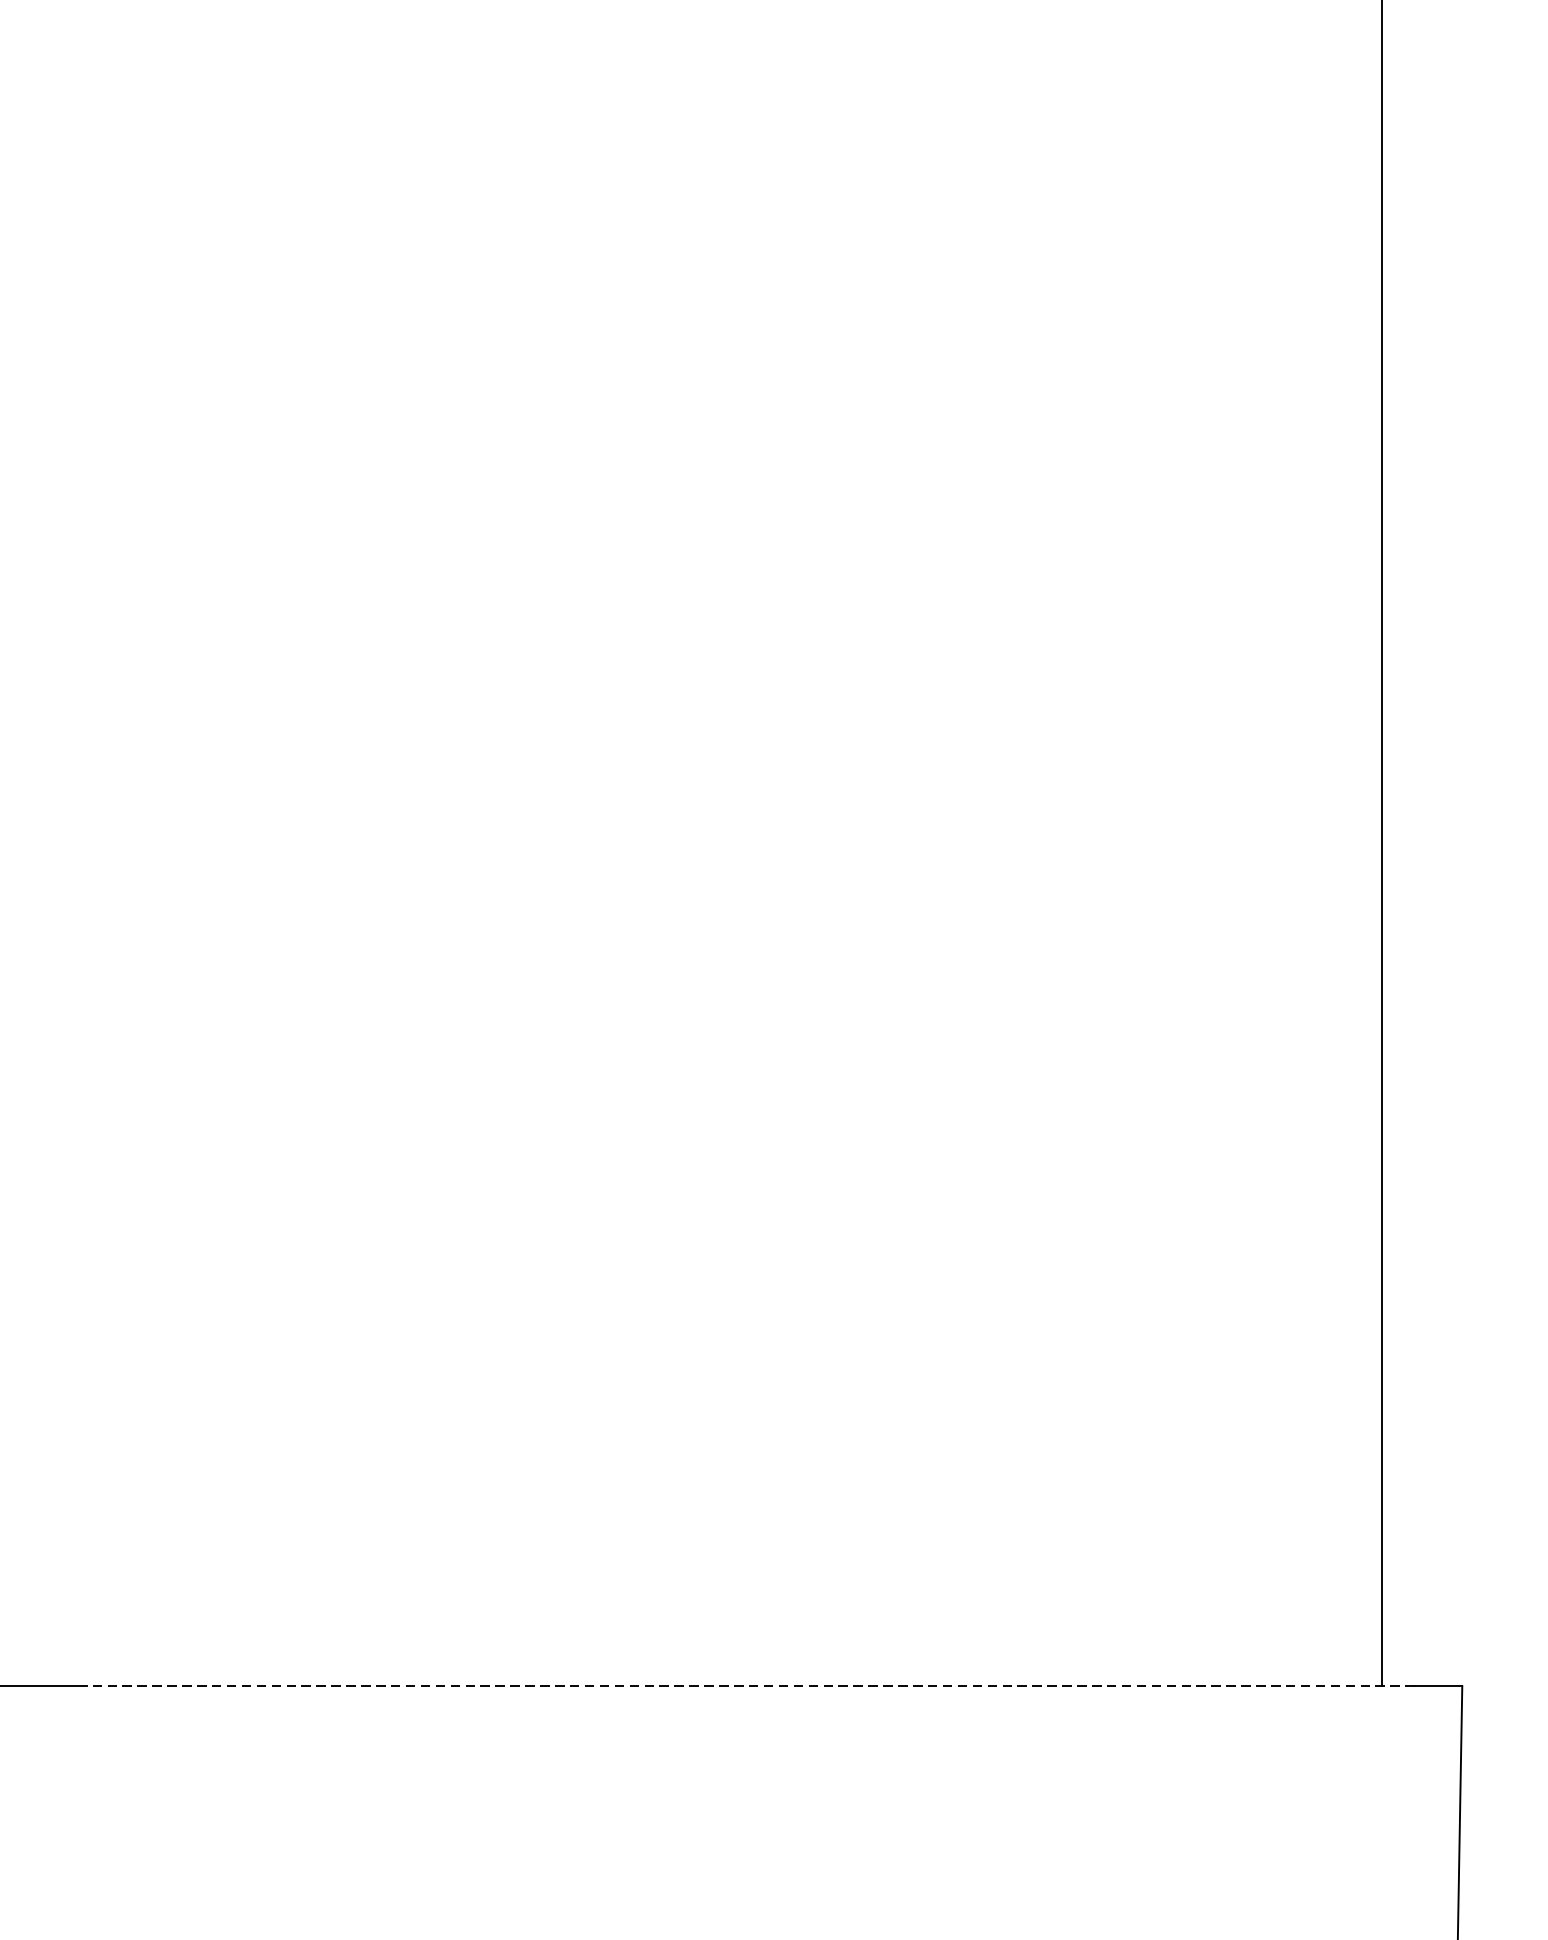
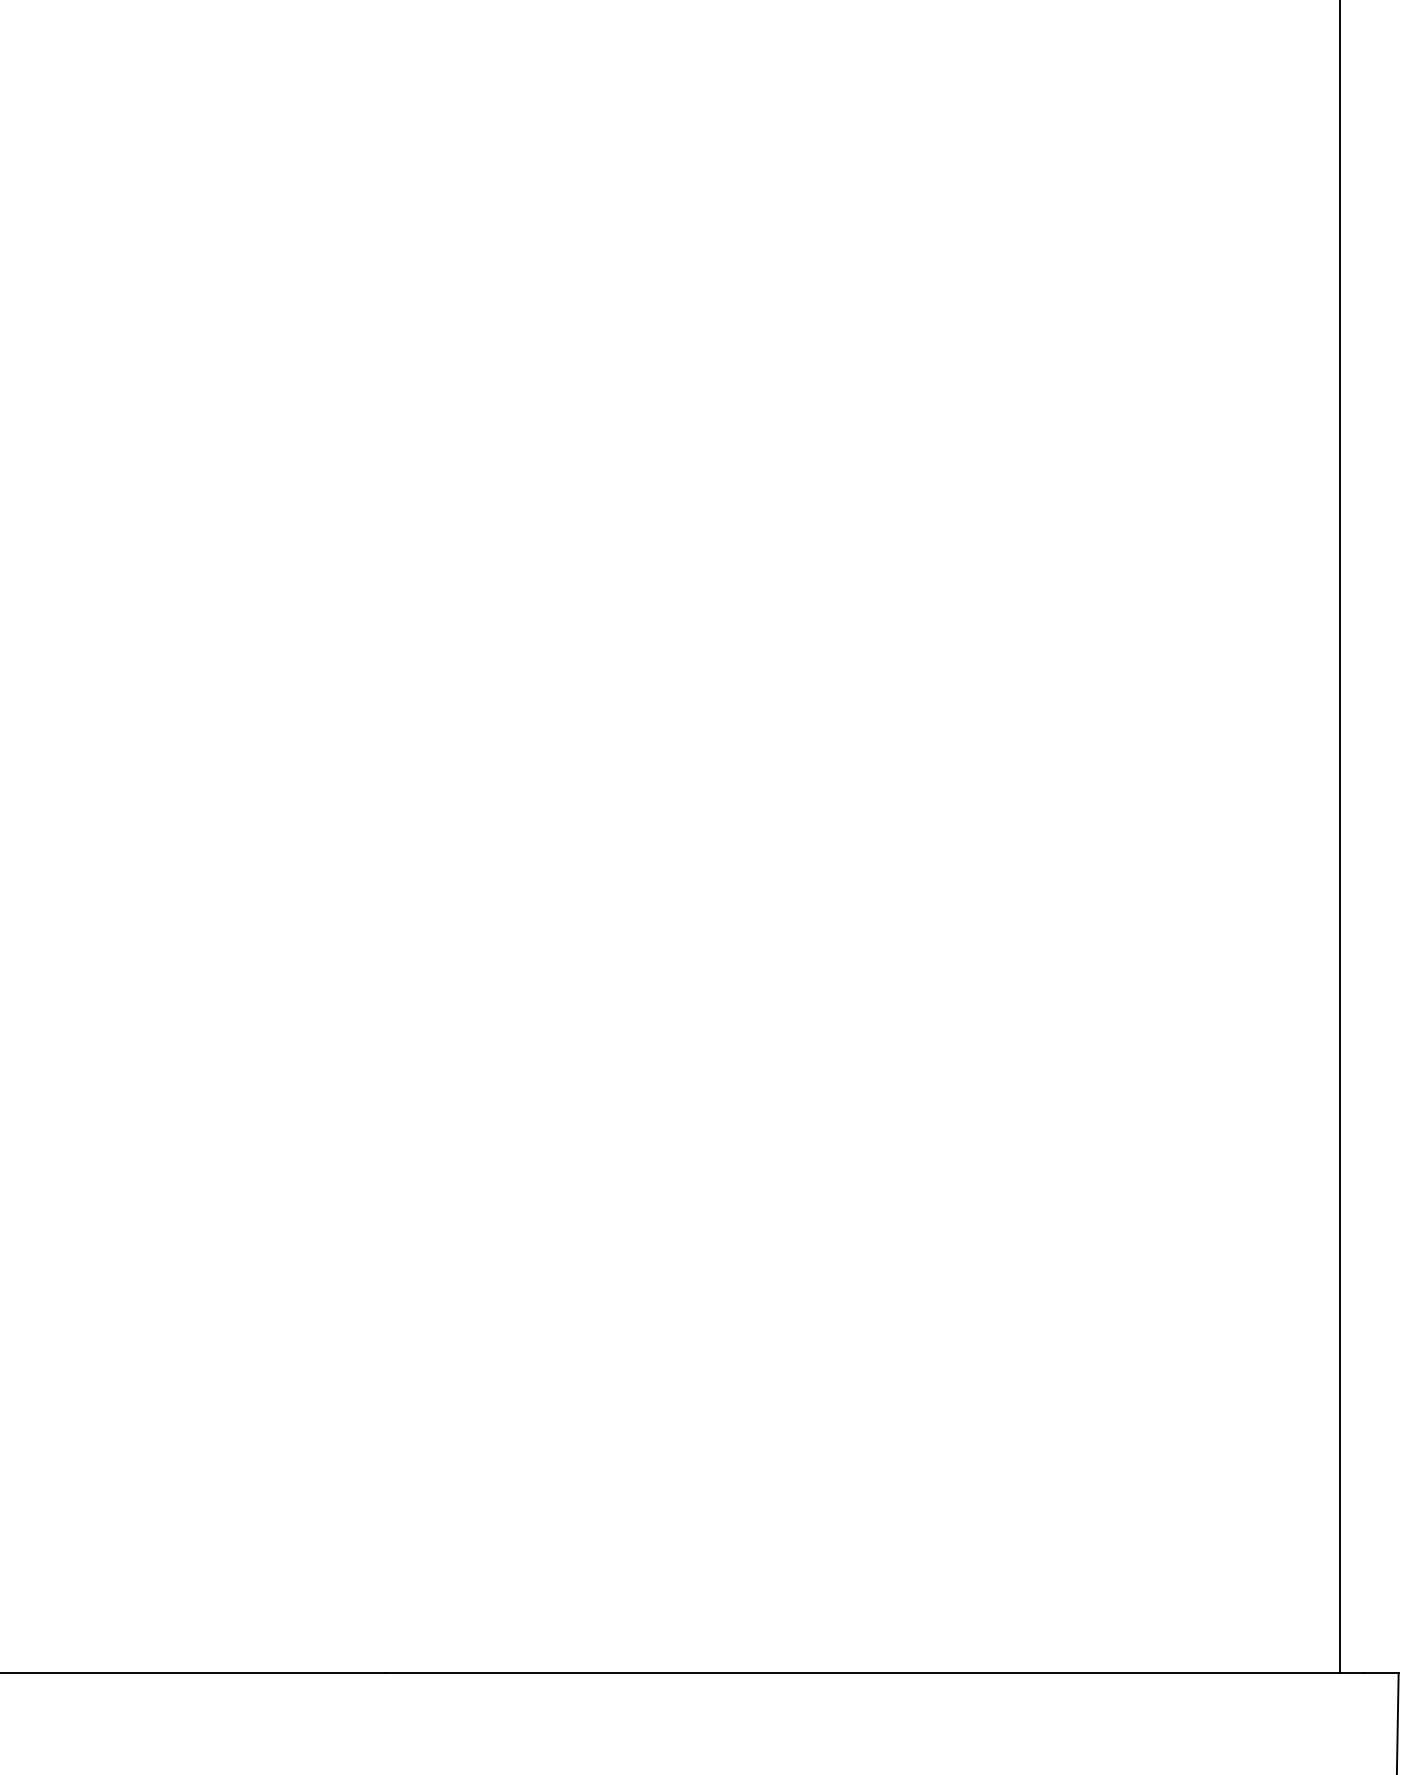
line: (750, 1686) -> (873, 1673), dashed -> solid

